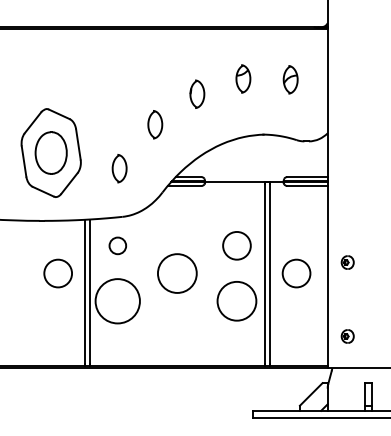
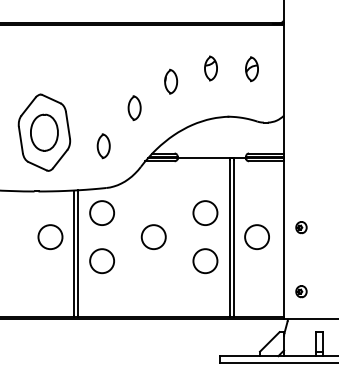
circle: (117, 245) -> (101, 212), size x1.67
circle: (177, 273) -> (153, 237), size x0.71
circle: (117, 301) -> (101, 261), size x0.62
circle: (236, 301) -> (205, 261), size x0.71

